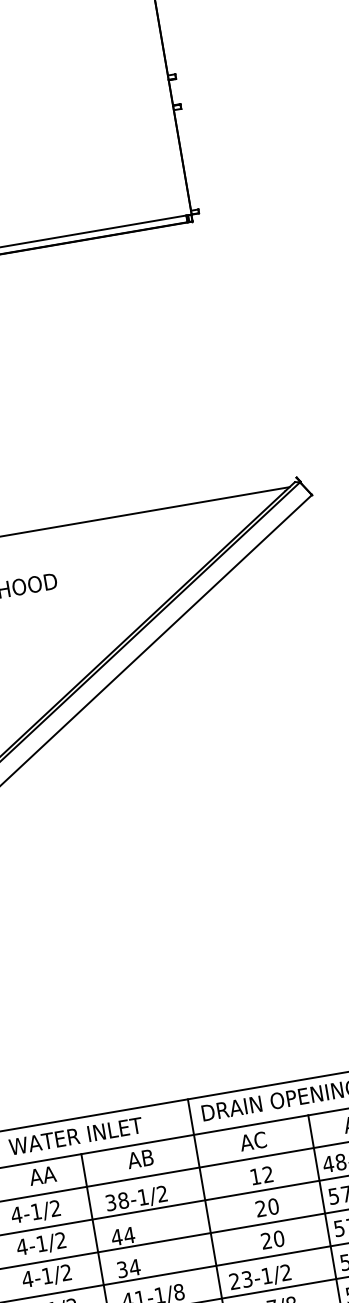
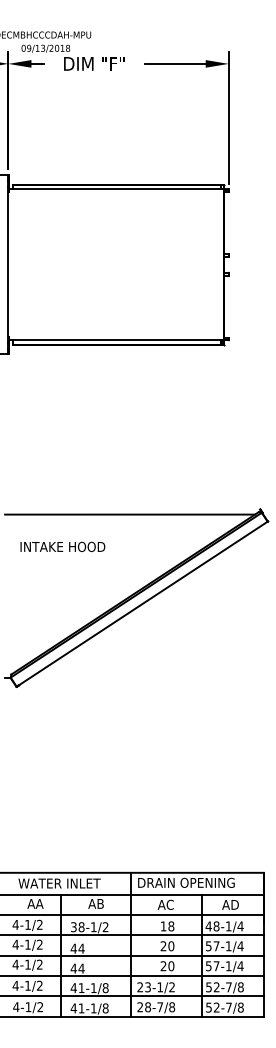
text: (268, 1174) -> (171, 926), 12 -> 18
text: (121, 1269) -> (73, 968), 34 -> 44

